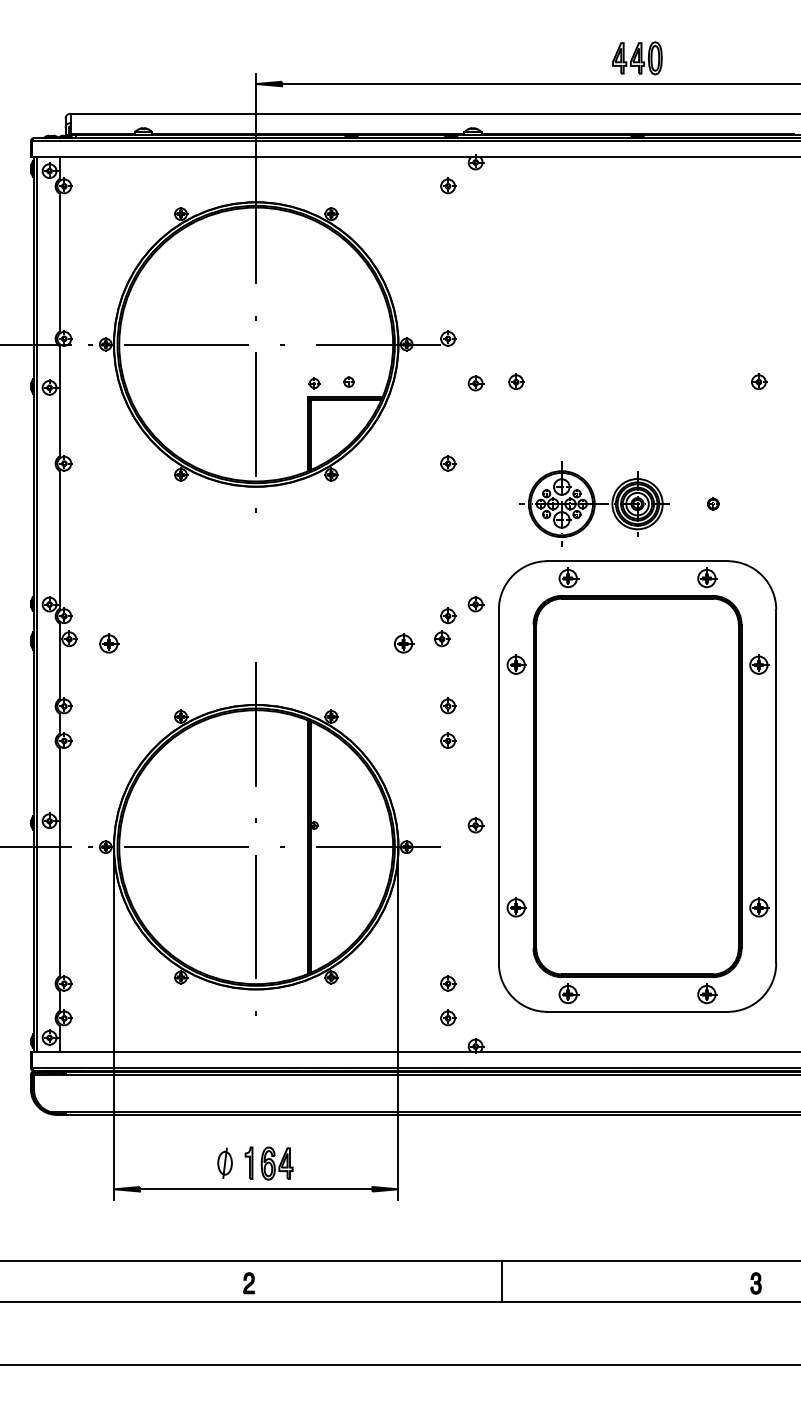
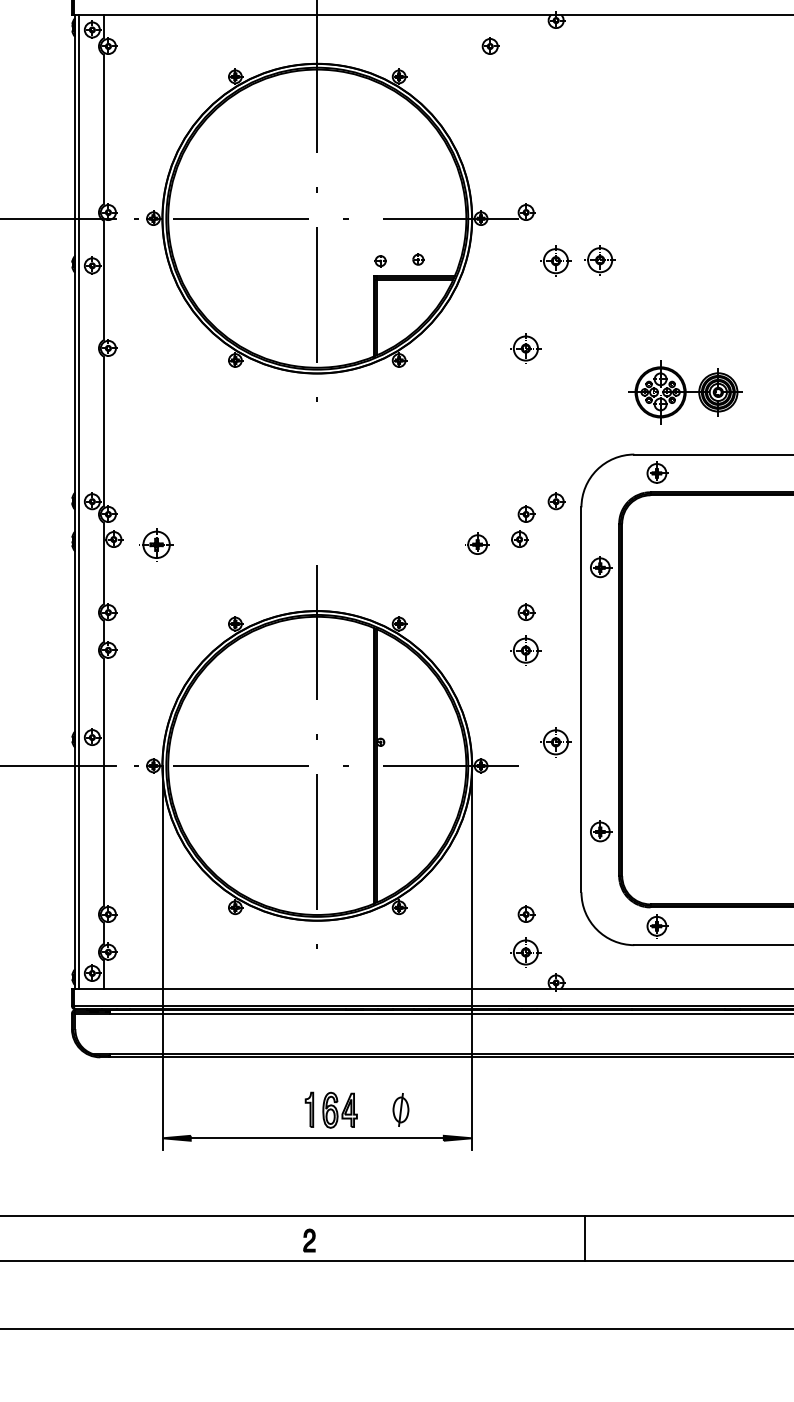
part: (448, 185) -> (490, 45), moved
part: (516, 381) -> (600, 258), size x1.6
part: (475, 383) -> (556, 261), size x1.6
part: (448, 463) -> (526, 348), size x1.6
part: (594, 503) -> (685, 391), size x0.7
part: (109, 643) -> (157, 544), size x1.4
part: (448, 740) -> (526, 649), size x1.6
part: (475, 825) -> (556, 742), size x1.6
part: (448, 1017) -> (526, 951), size x1.6
part: (224, 1162) -> (400, 1109), moved

